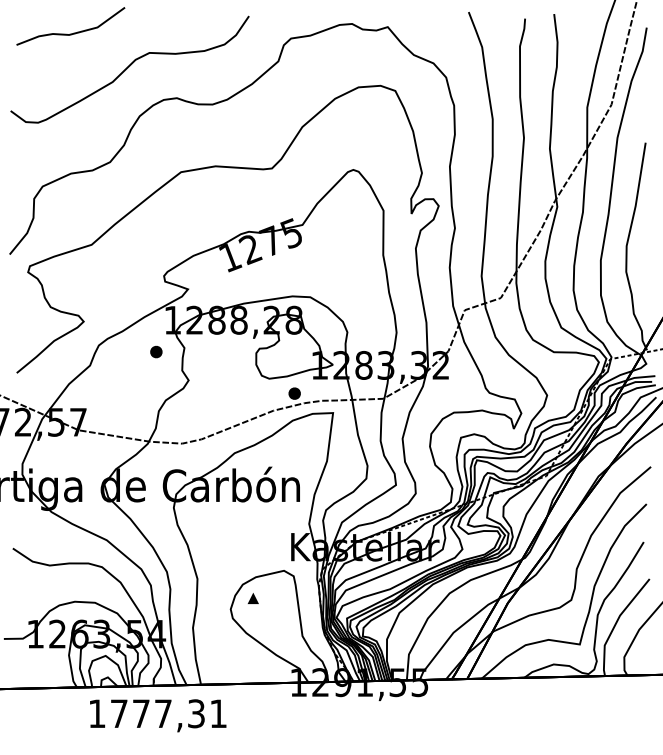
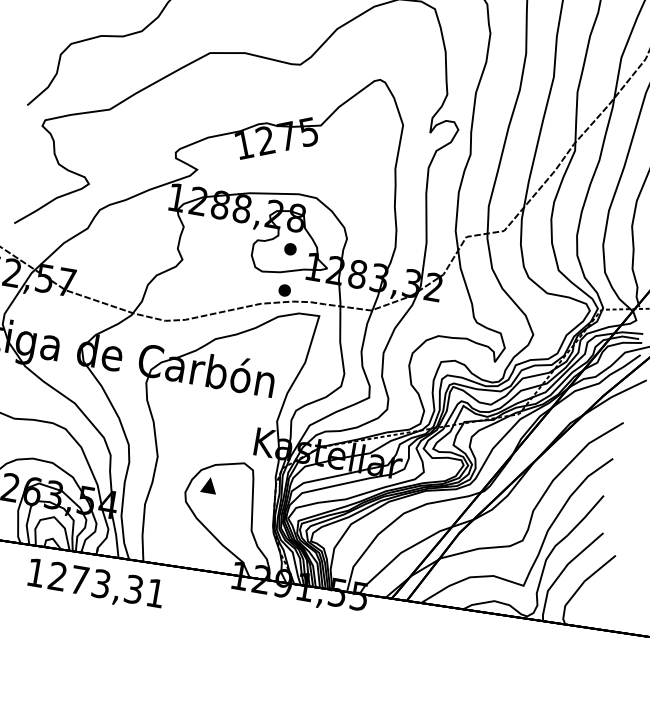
part: (156, 351) -> (290, 248), moved
part: (253, 598) -> (209, 485), size x1.43
text: (140, 713) -> (78, 579), 1777,31 -> 1273,31

